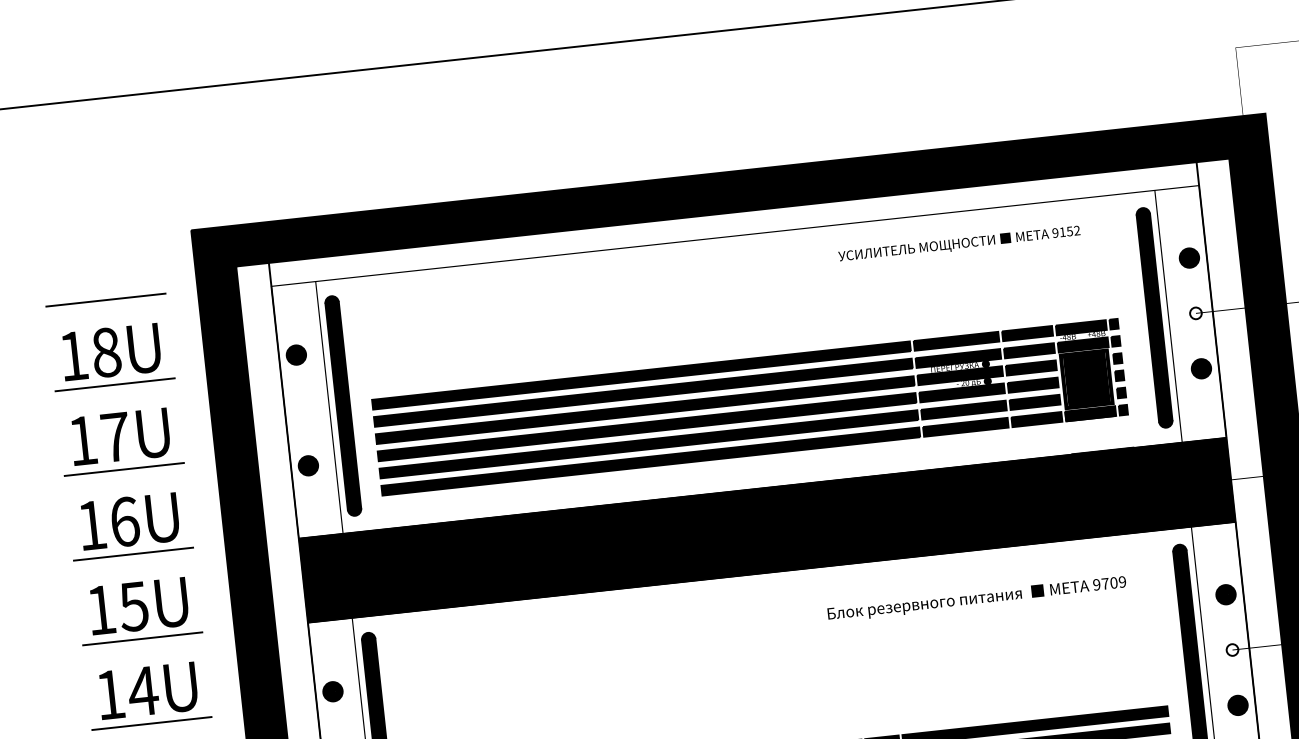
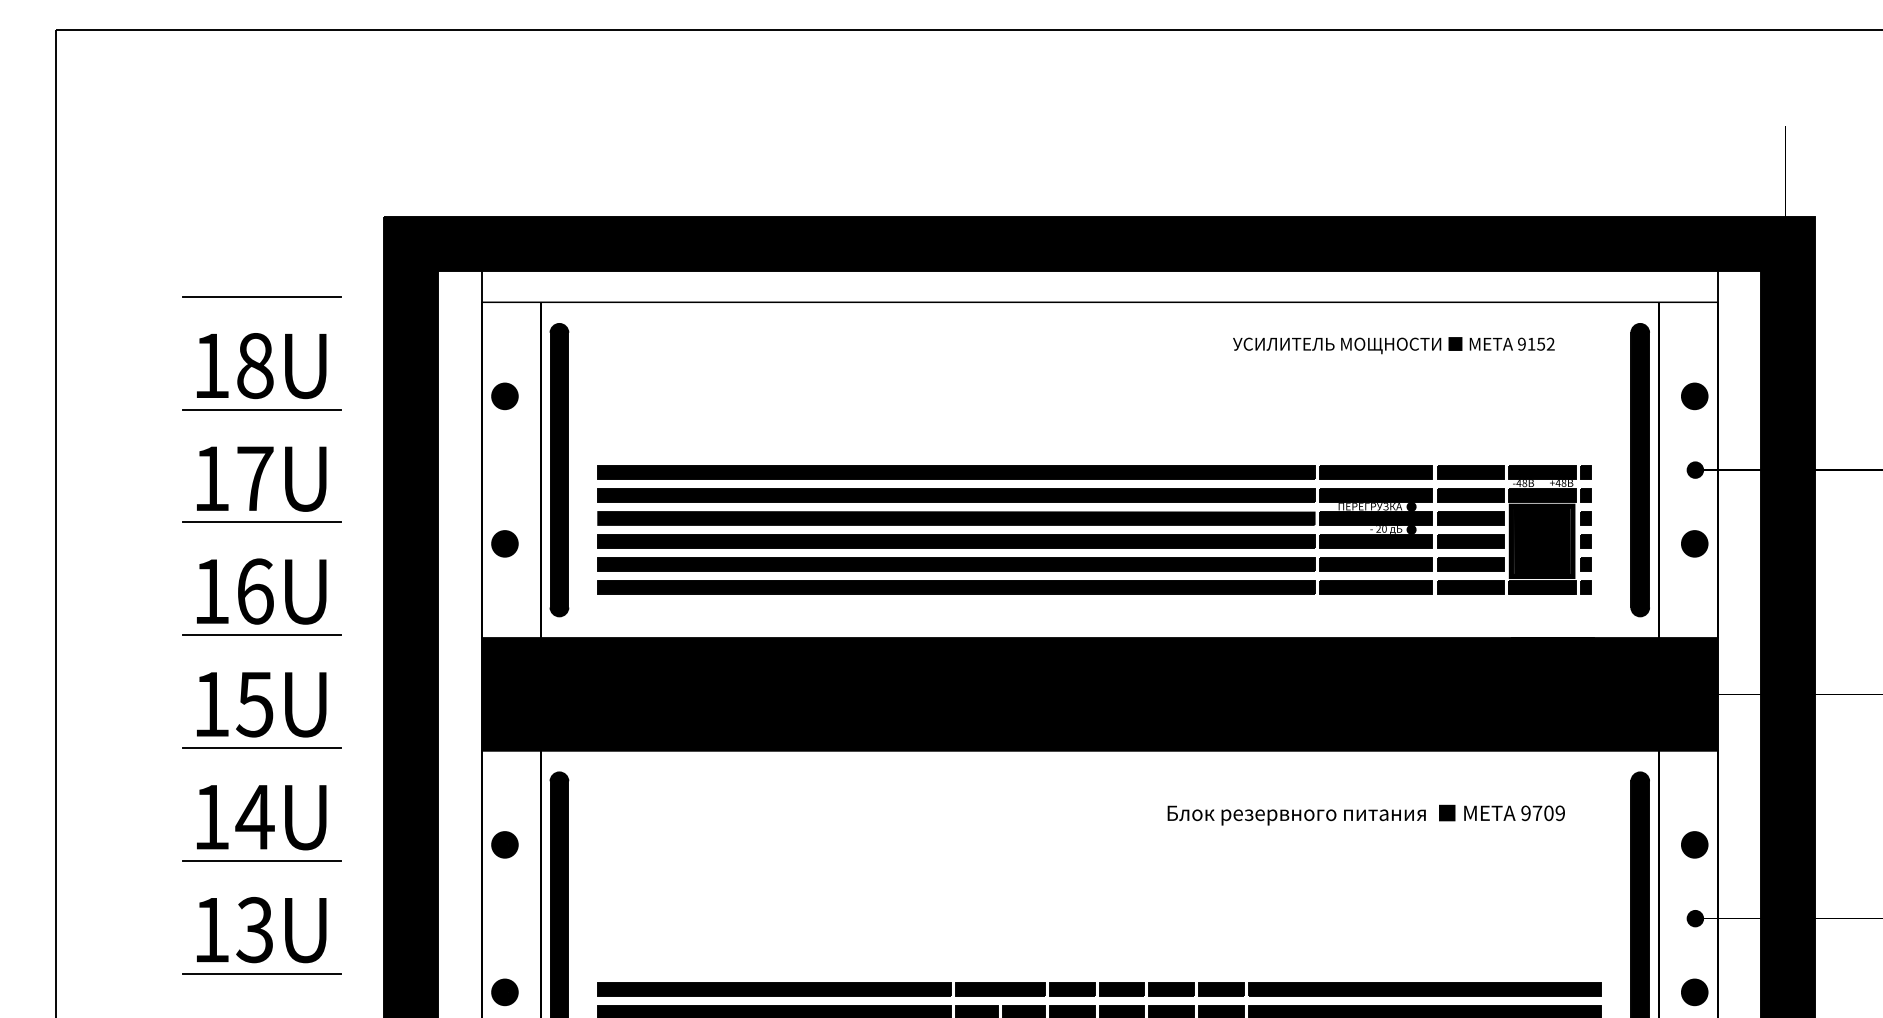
fill: (1195, 312) -> (1695, 469), added
fill: (1232, 649) -> (1695, 918), added

